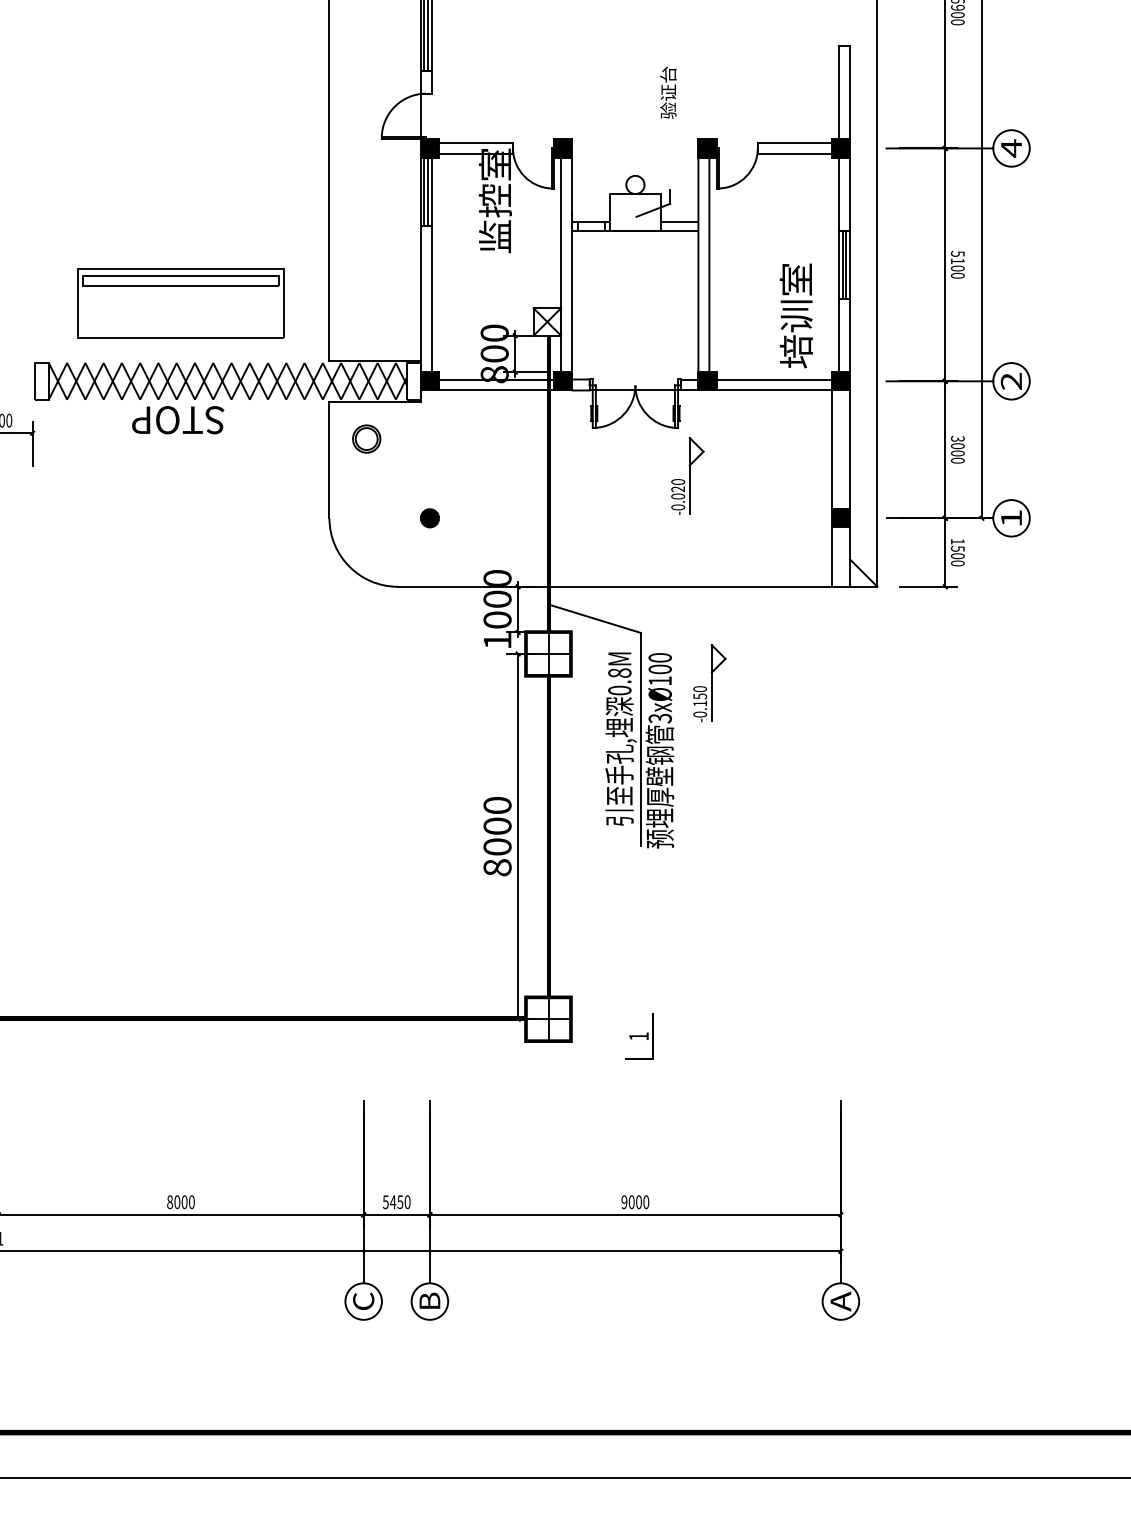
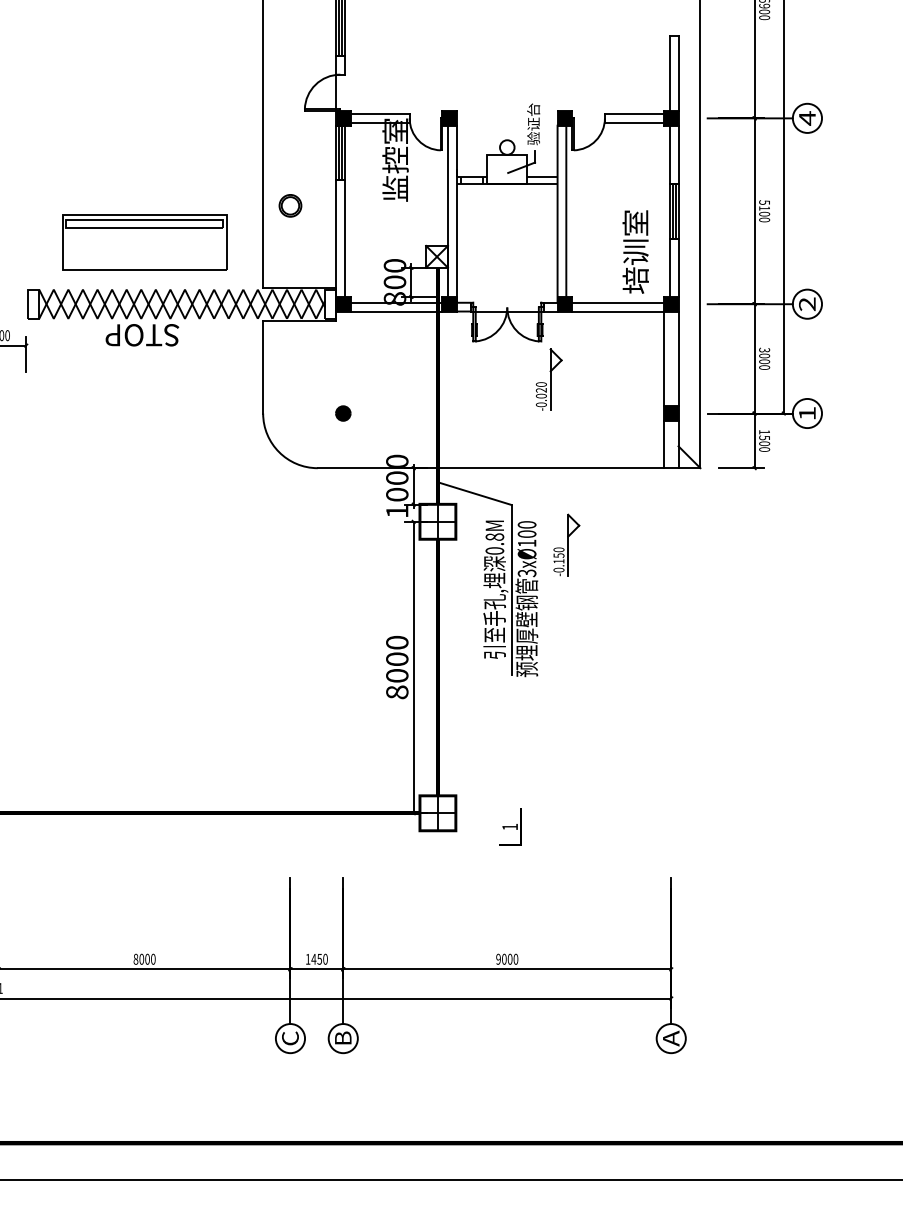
text: (668, 92) -> (533, 124), moved
part: (366, 438) -> (290, 205), moved
text: (385, 1202) -> (307, 959), 5450 -> 1450

